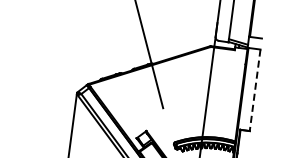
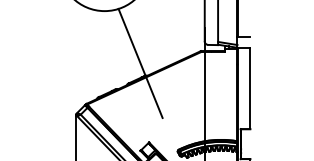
line: (255, 90) -> (250, 88), dashed -> solid

